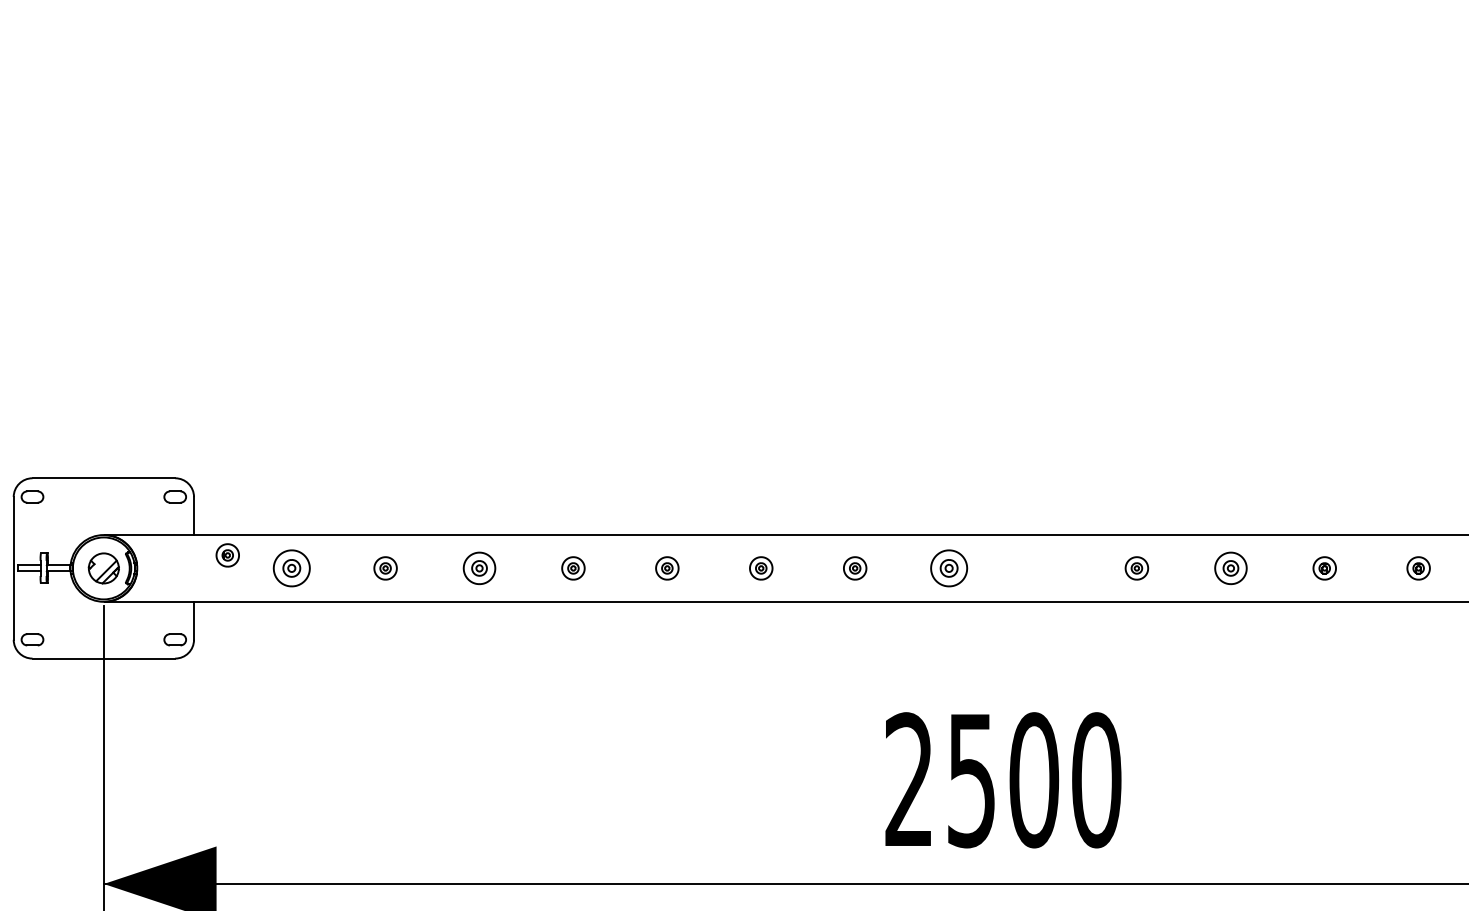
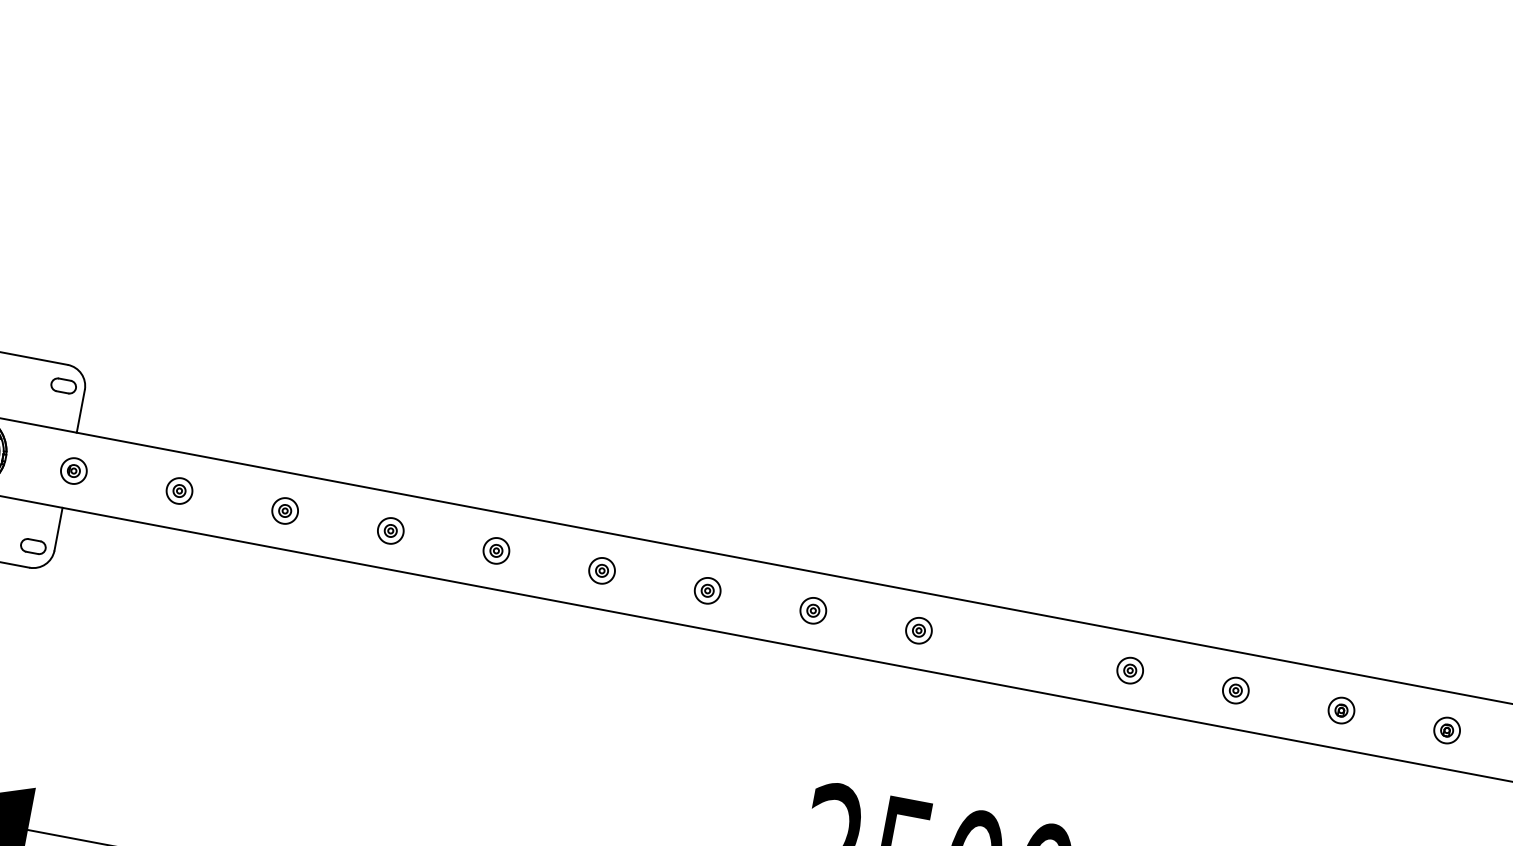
part: (227, 555) -> (73, 471), moved
part: (291, 568) -> (179, 491), size x0.62
part: (479, 568) -> (390, 531), size x0.71
part: (948, 568) -> (918, 630), size x0.62
part: (1230, 568) -> (1235, 690), size x0.71

